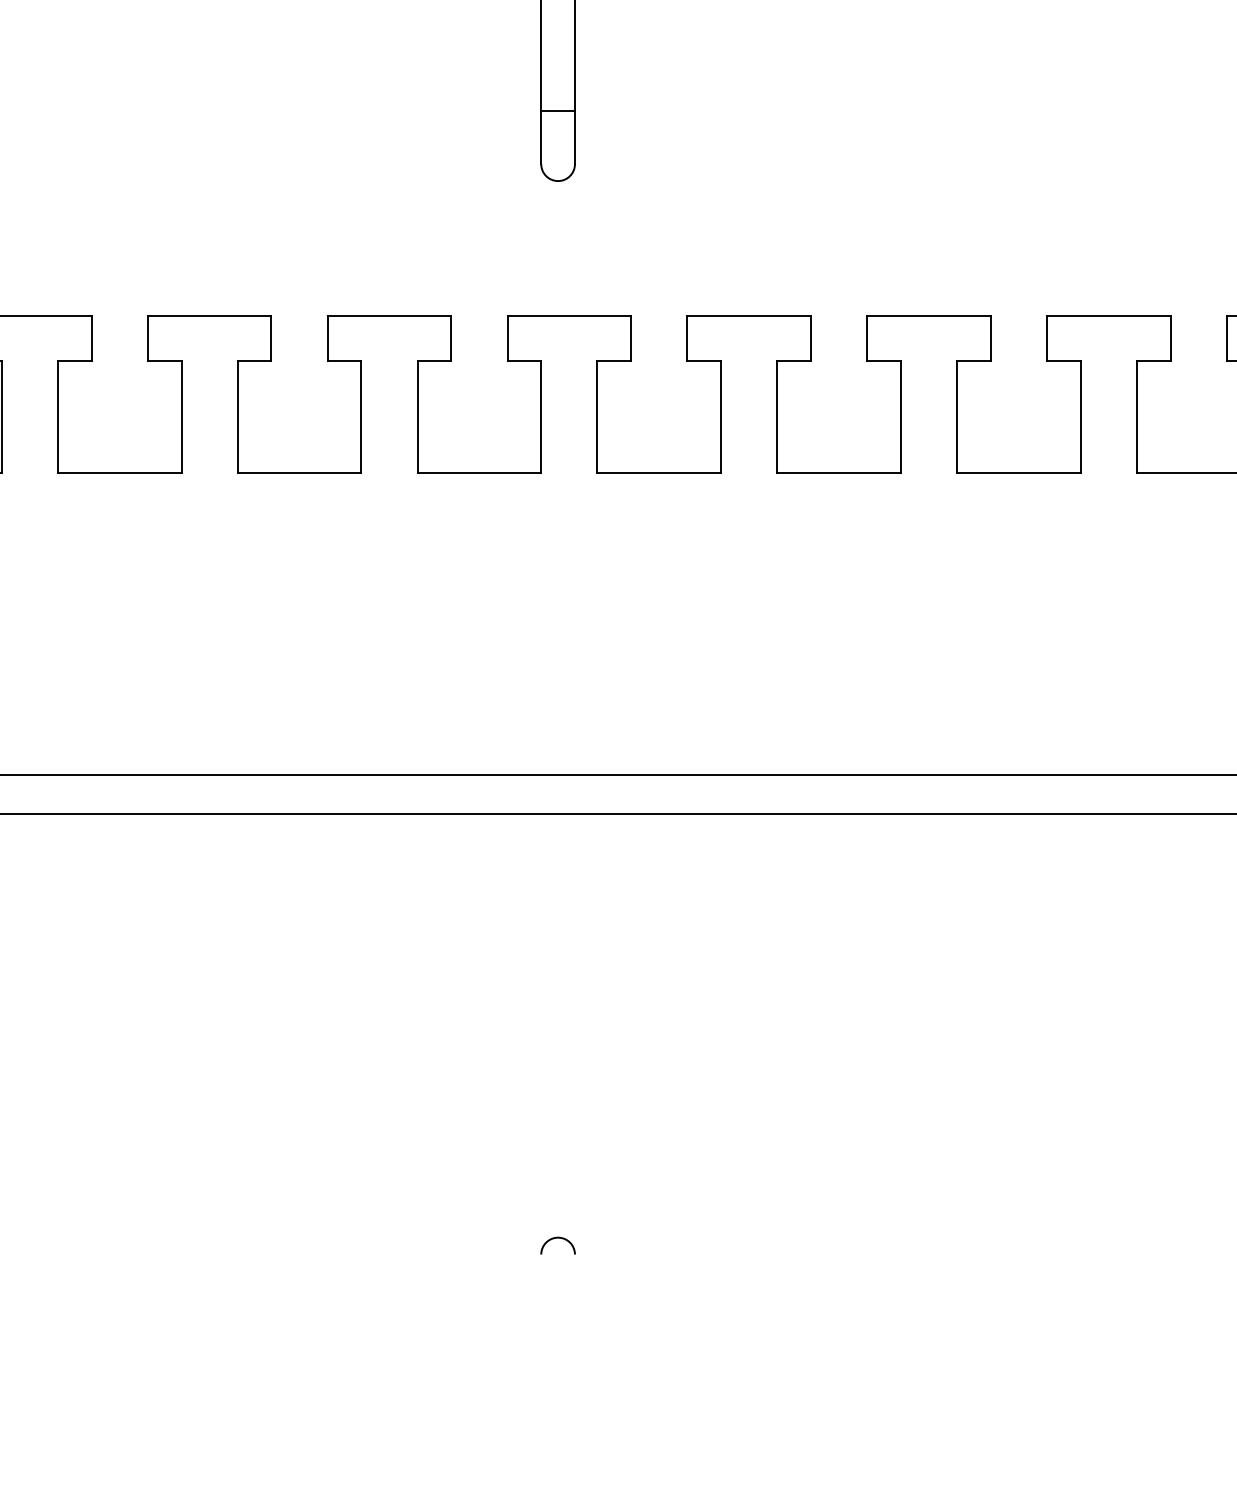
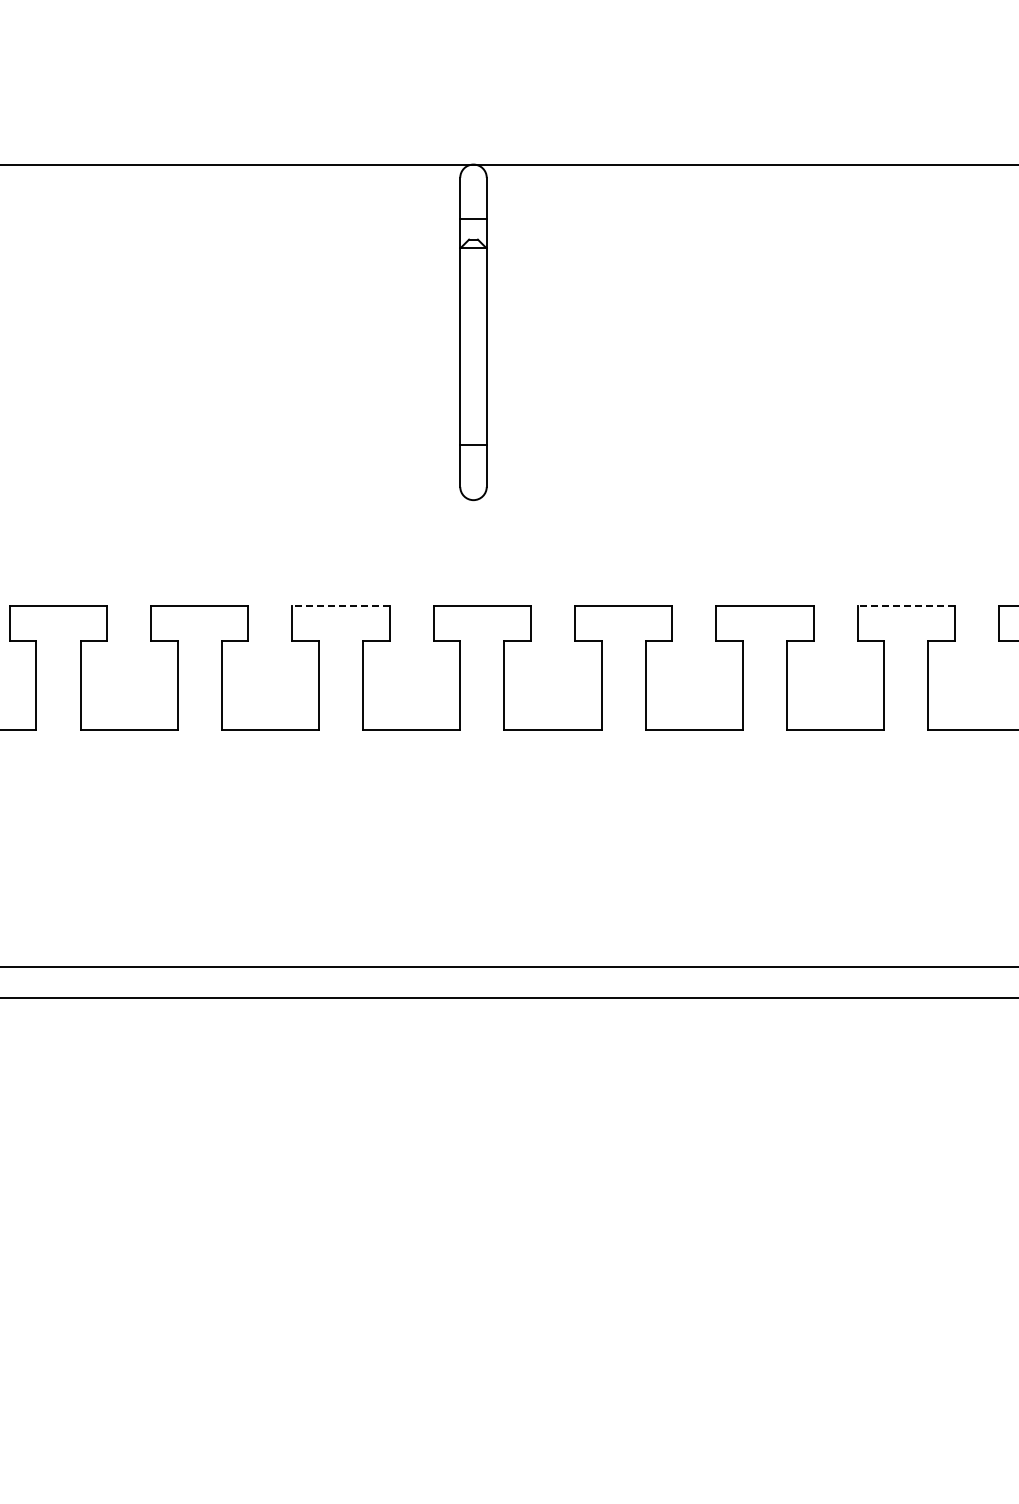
line: (390, 316) -> (341, 606), solid -> dashed
line: (1109, 316) -> (906, 606), solid -> dashed
arc: (558, 1239) -> (473, 1331), removed

